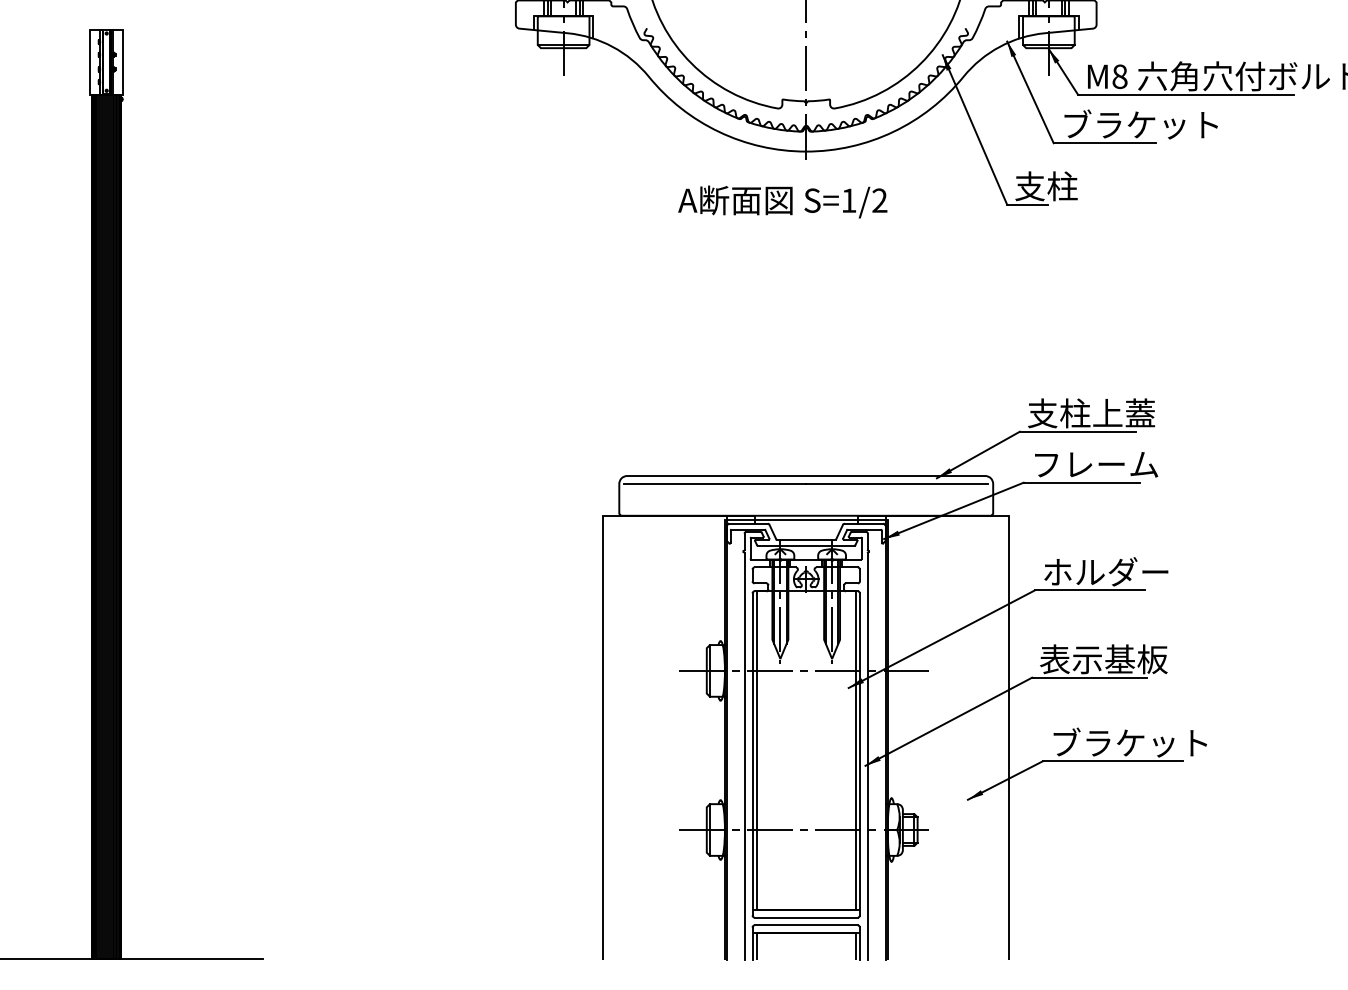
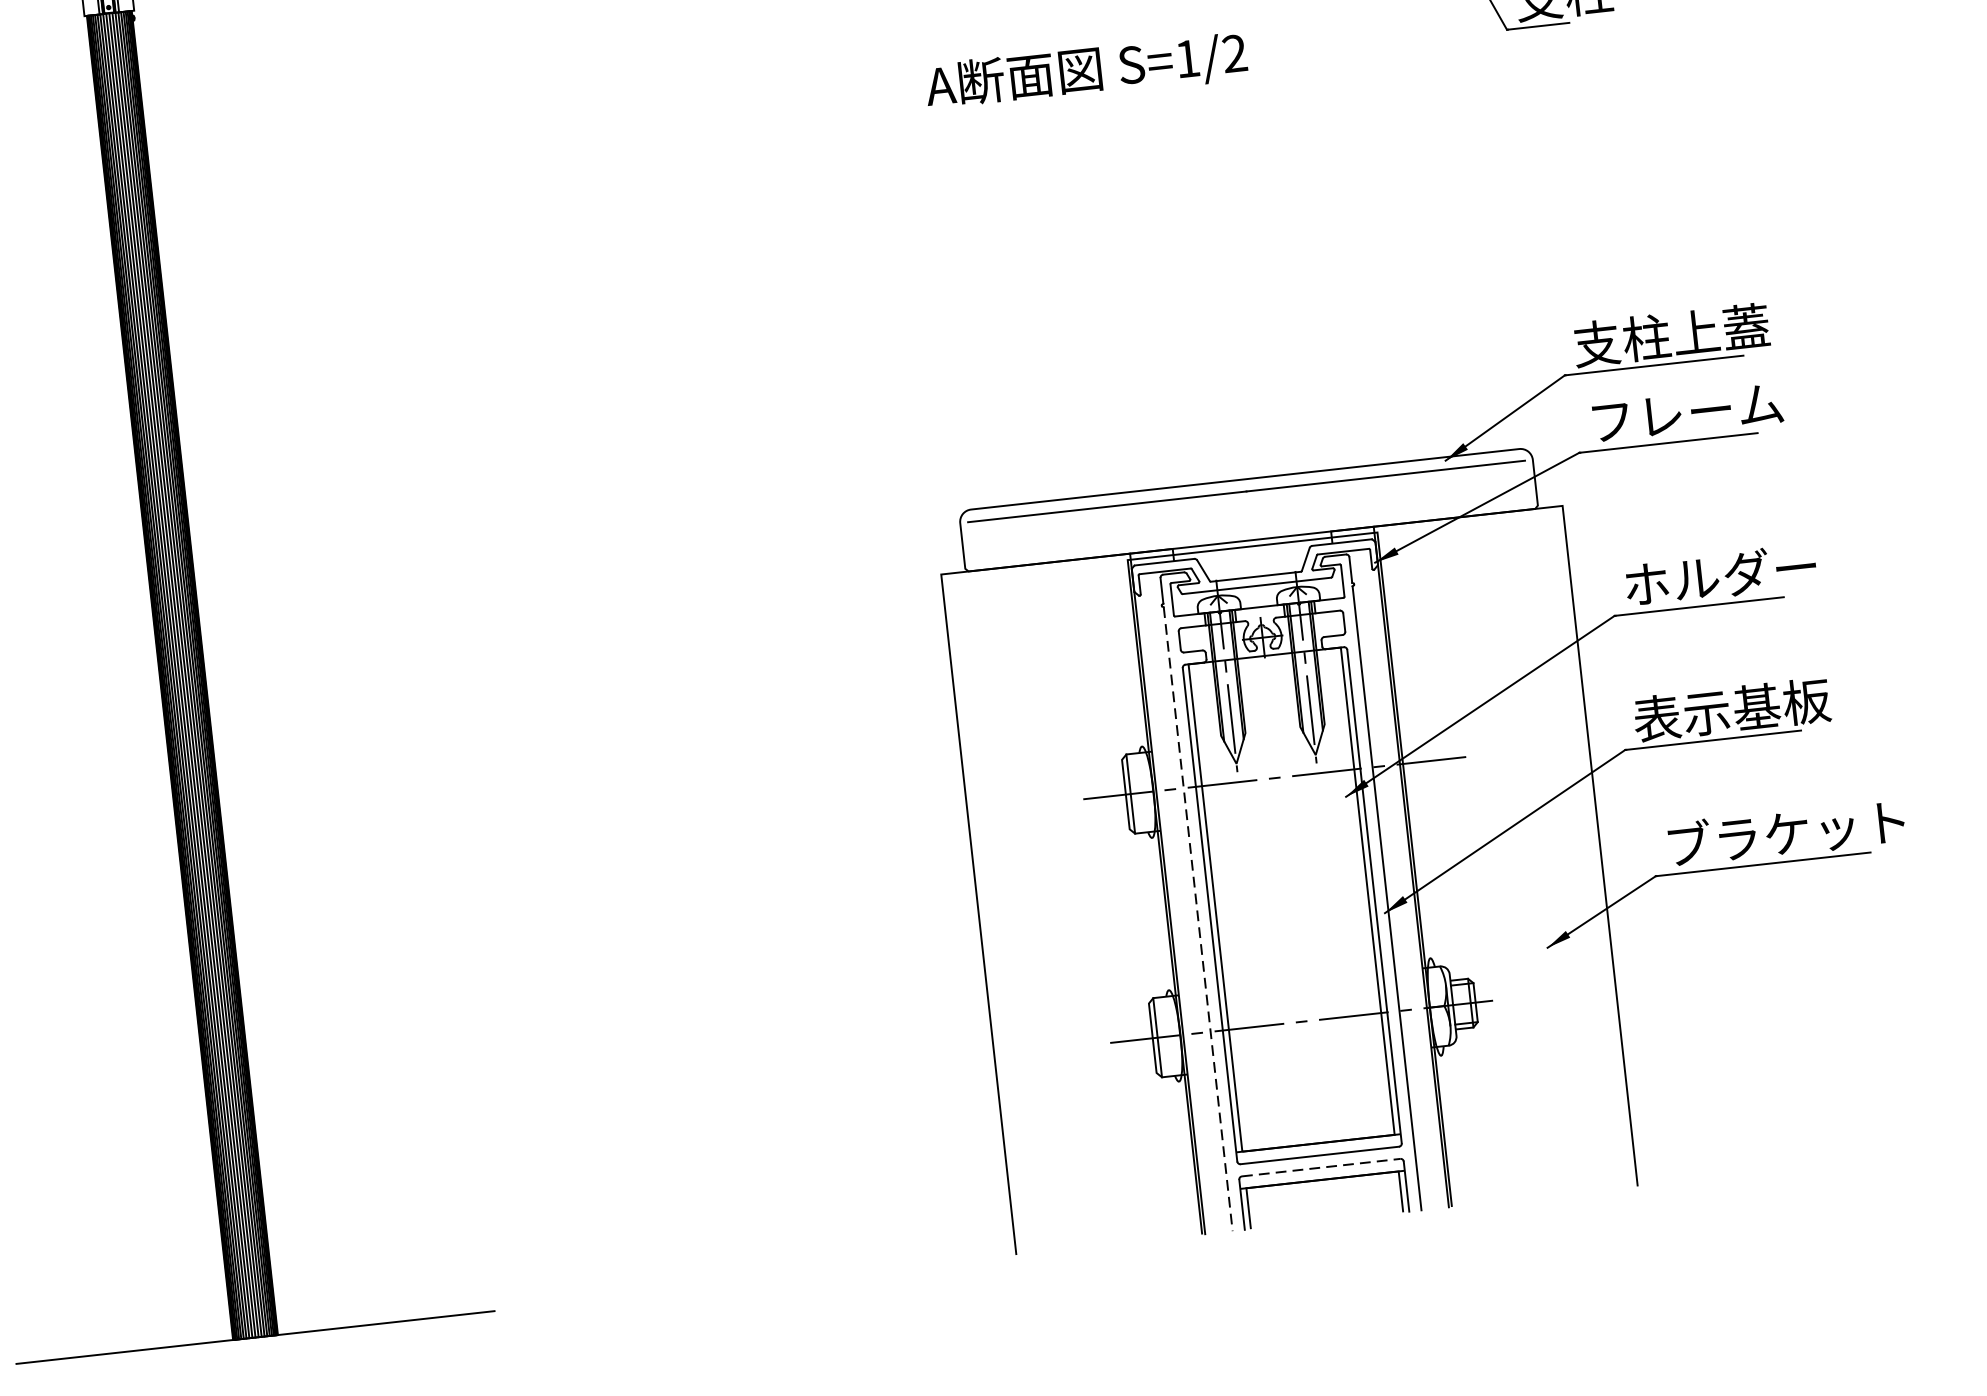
text: (782, 201) -> (1085, 71), moved
line: (744, 756) -> (1198, 919), solid -> dashed
line: (806, 925) -> (1321, 1167), solid -> dashed

